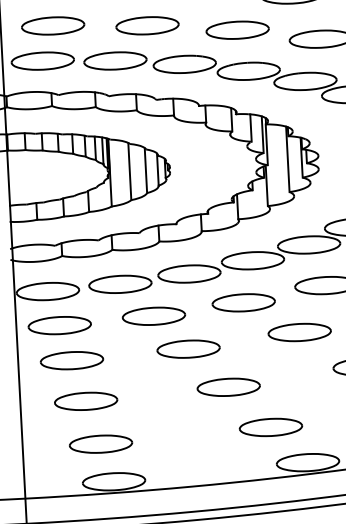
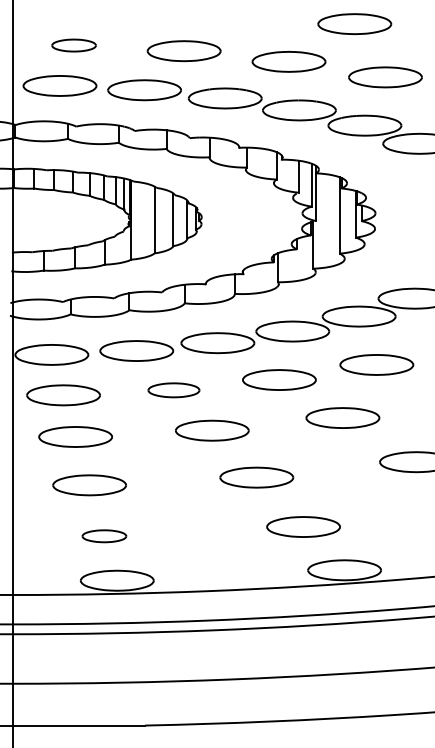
part: (52, 25) -> (73, 45), size x0.6
part: (153, 316) -> (173, 390), size x0.7
part: (101, 444) -> (104, 536), size x0.6

